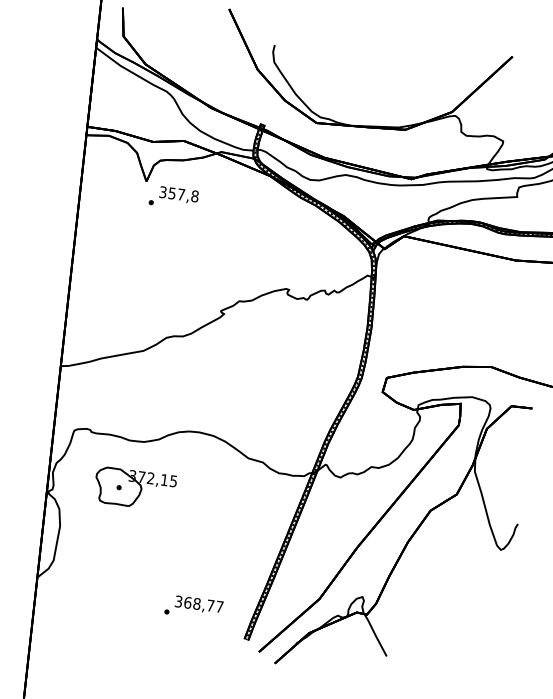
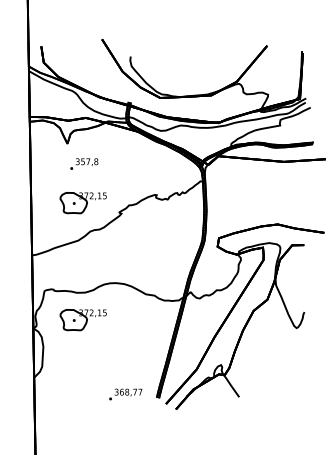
text: (174, 196) -> (84, 163), moved
part: (159, 287) -> (82, 203), added
text: (193, 607) -> (125, 394), moved

